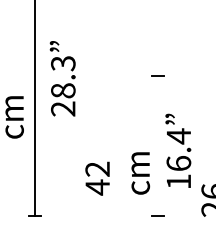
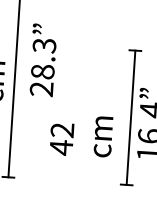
text: (62, 78) -> (42, 60), moved
line: (158, 145) -> (131, 117), added
text: (117, 173) -> (81, 135), moved

